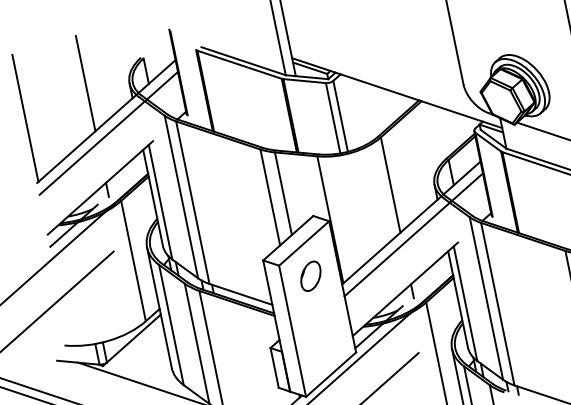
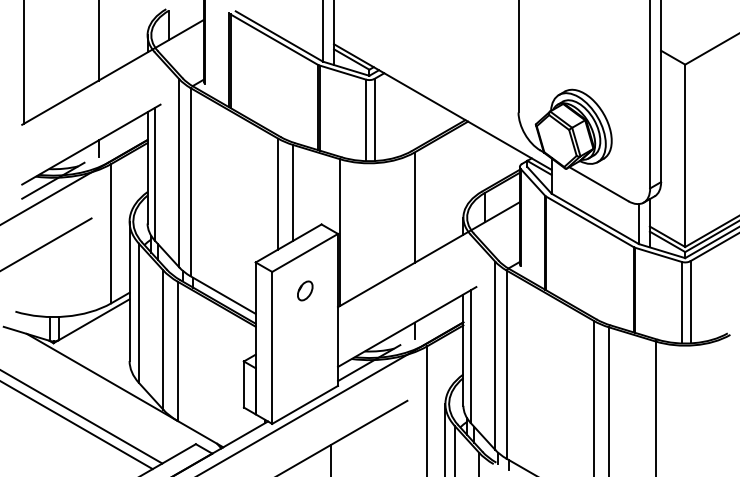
line: (109, 132) -> (113, 85), removed
line: (413, 234) -> (428, 267), removed
part: (311, 275) -> (305, 290), size x0.6

